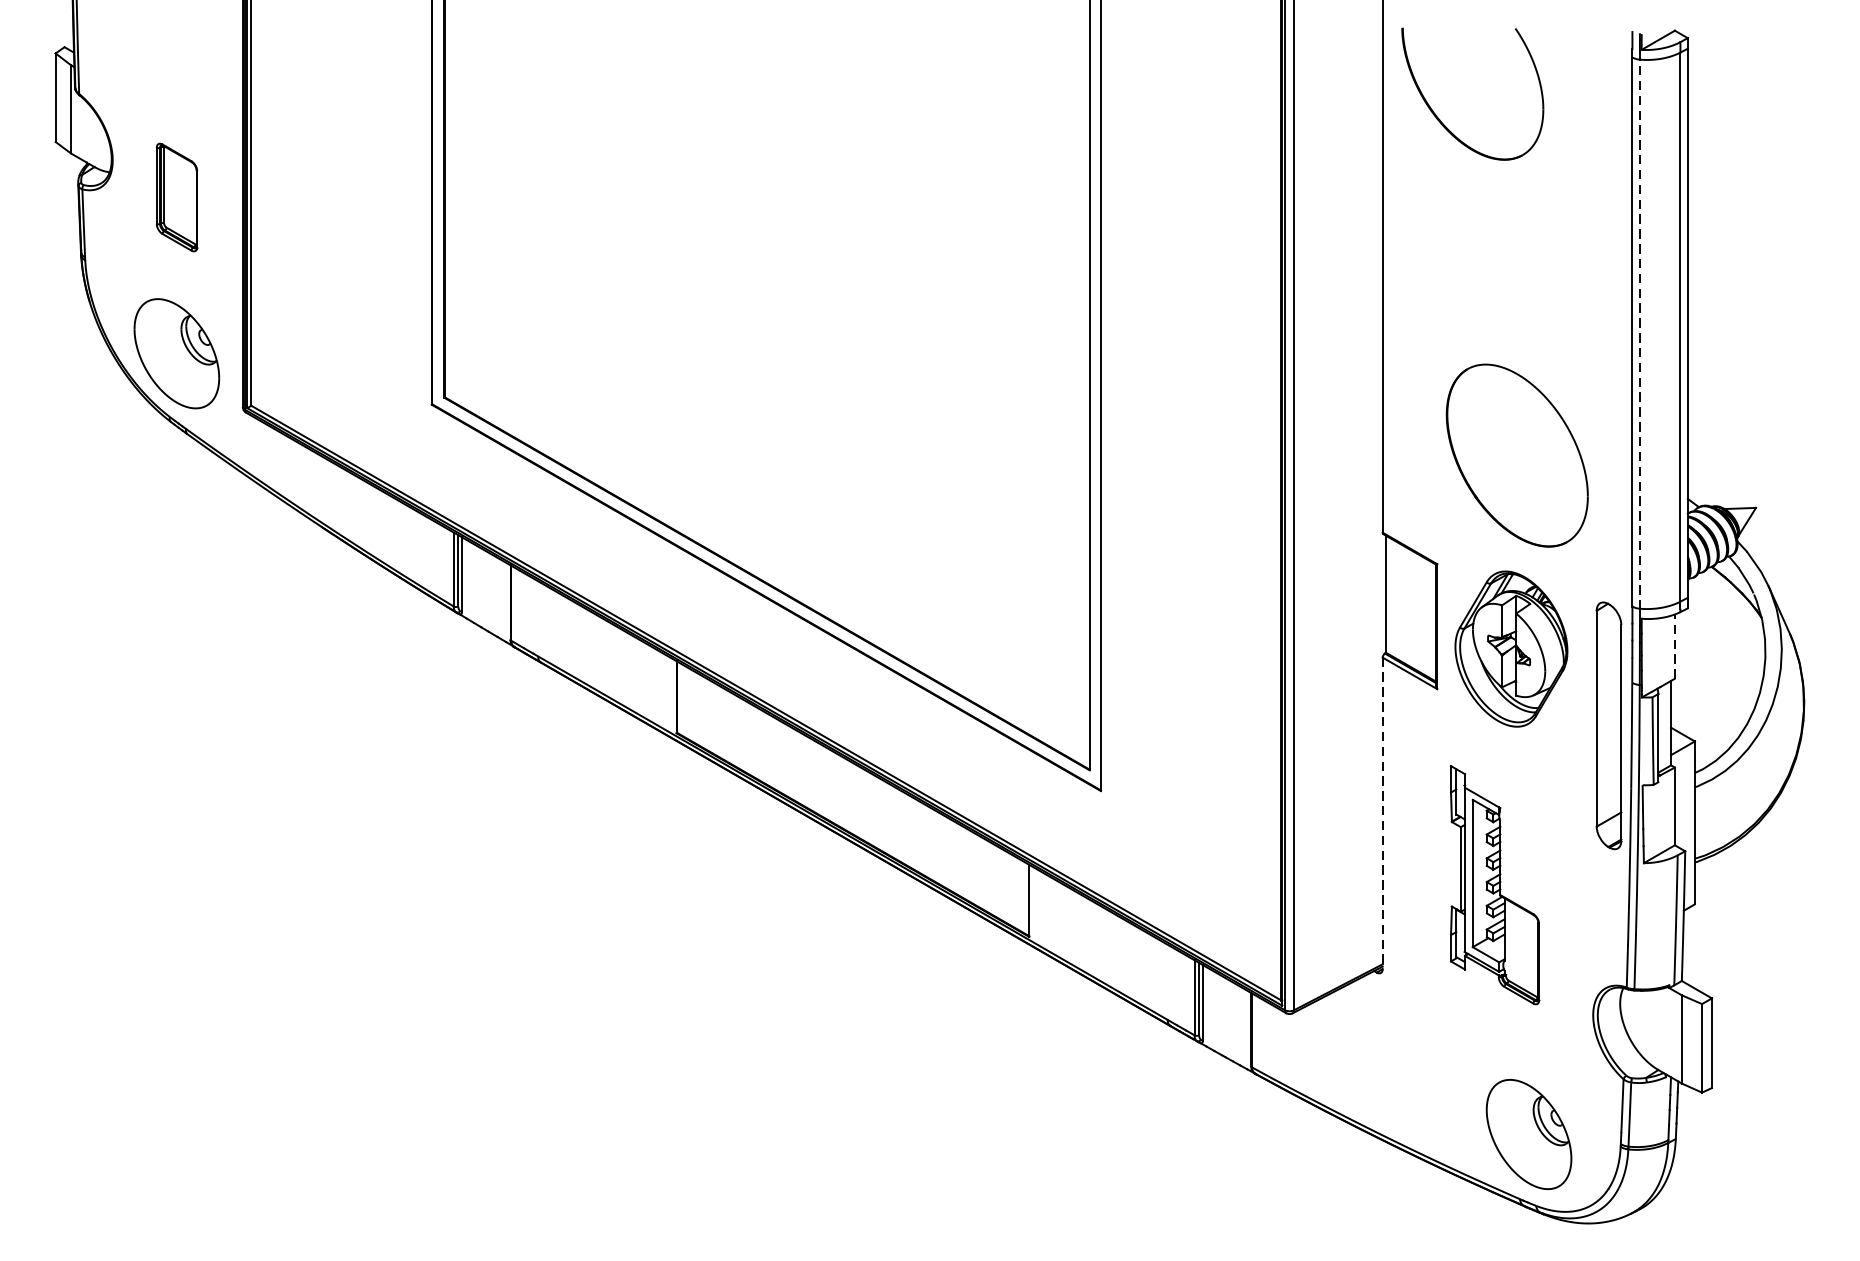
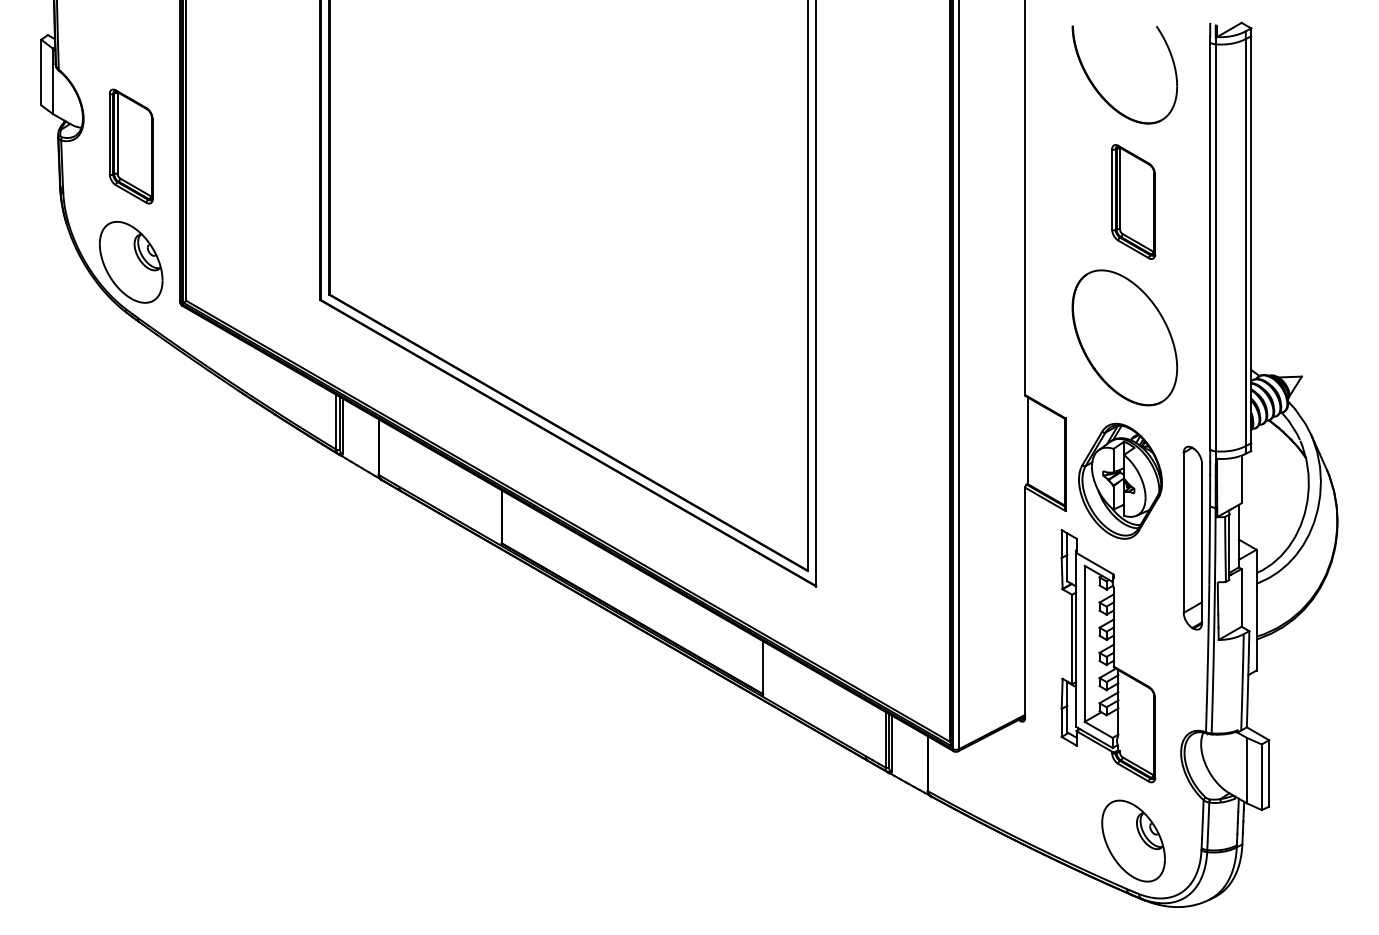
part: (1438, 116) -> (1099, 91), moved
part: (177, 197) -> (131, 146), size x1.43
part: (1528, 271) -> (1133, 201), added
line: (1639, 329) -> (1215, 244), dashed -> solid
line: (1674, 646) -> (1241, 479), dashed -> solid
line: (1383, 813) -> (1025, 603), dashed -> solid
part: (1495, 885) -> (1108, 656), size x1.43

